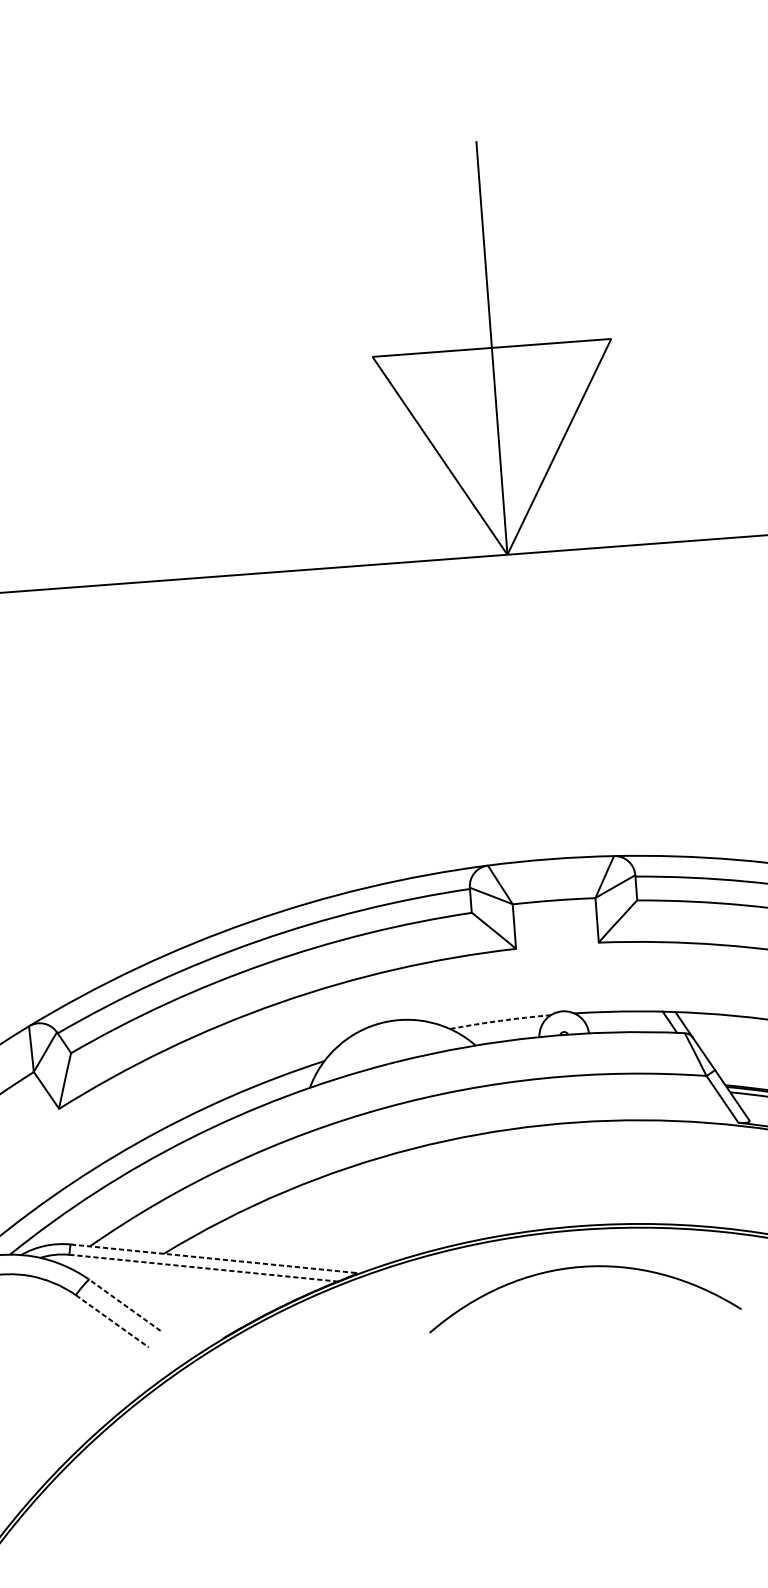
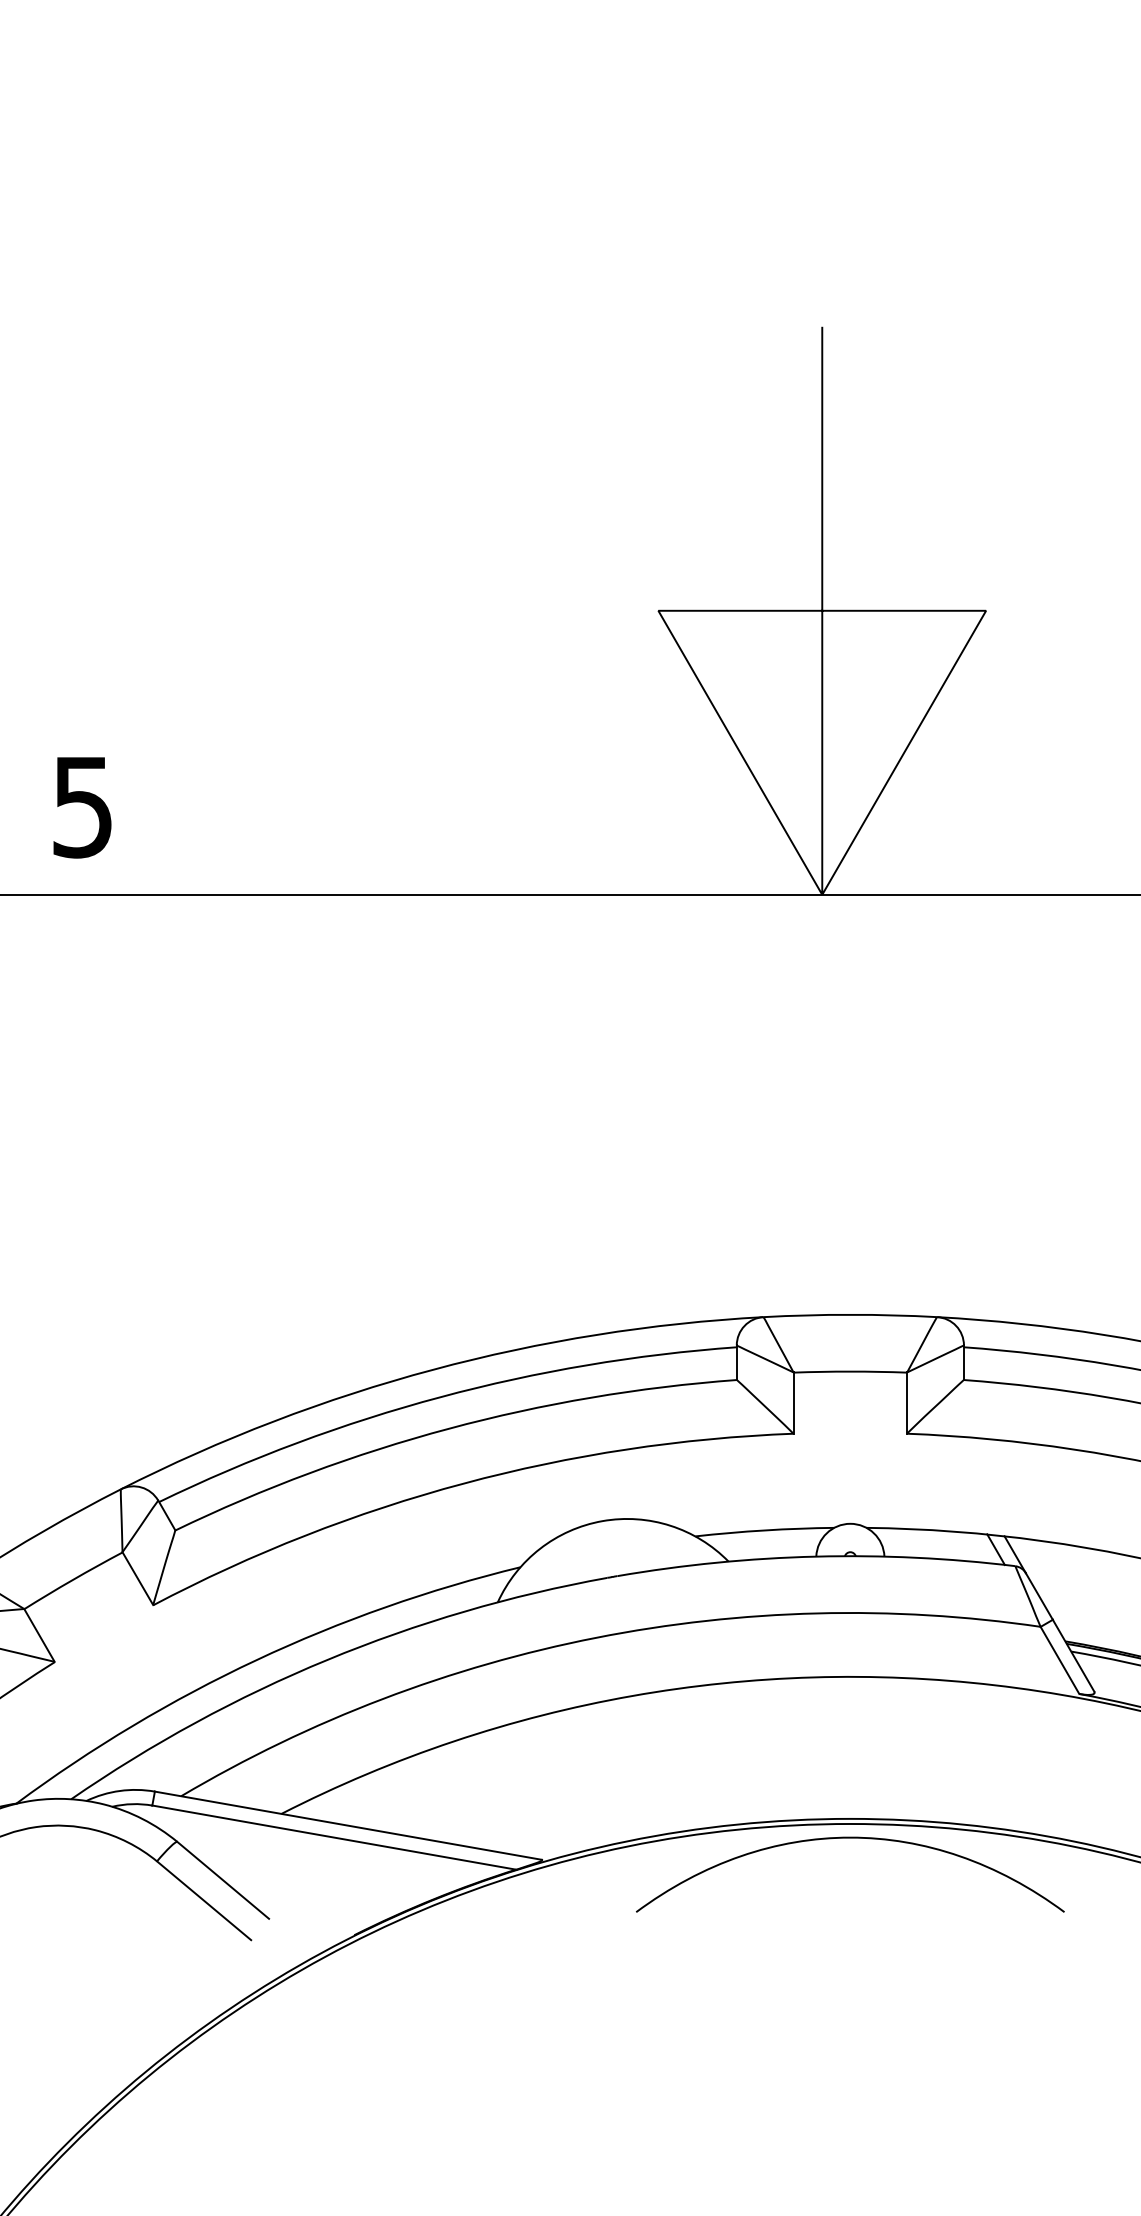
arc: (500, 1020) -> (764, 1530), dashed -> solid
line: (212, 1258) -> (347, 1825), dashed -> solid
curve: (581, 1267) -> (850, 1838), moved
line: (203, 1268) -> (334, 1837), dashed -> solid
line: (125, 1305) -> (223, 1880), dashed -> solid
line: (112, 1321) -> (204, 1901), dashed -> solid

